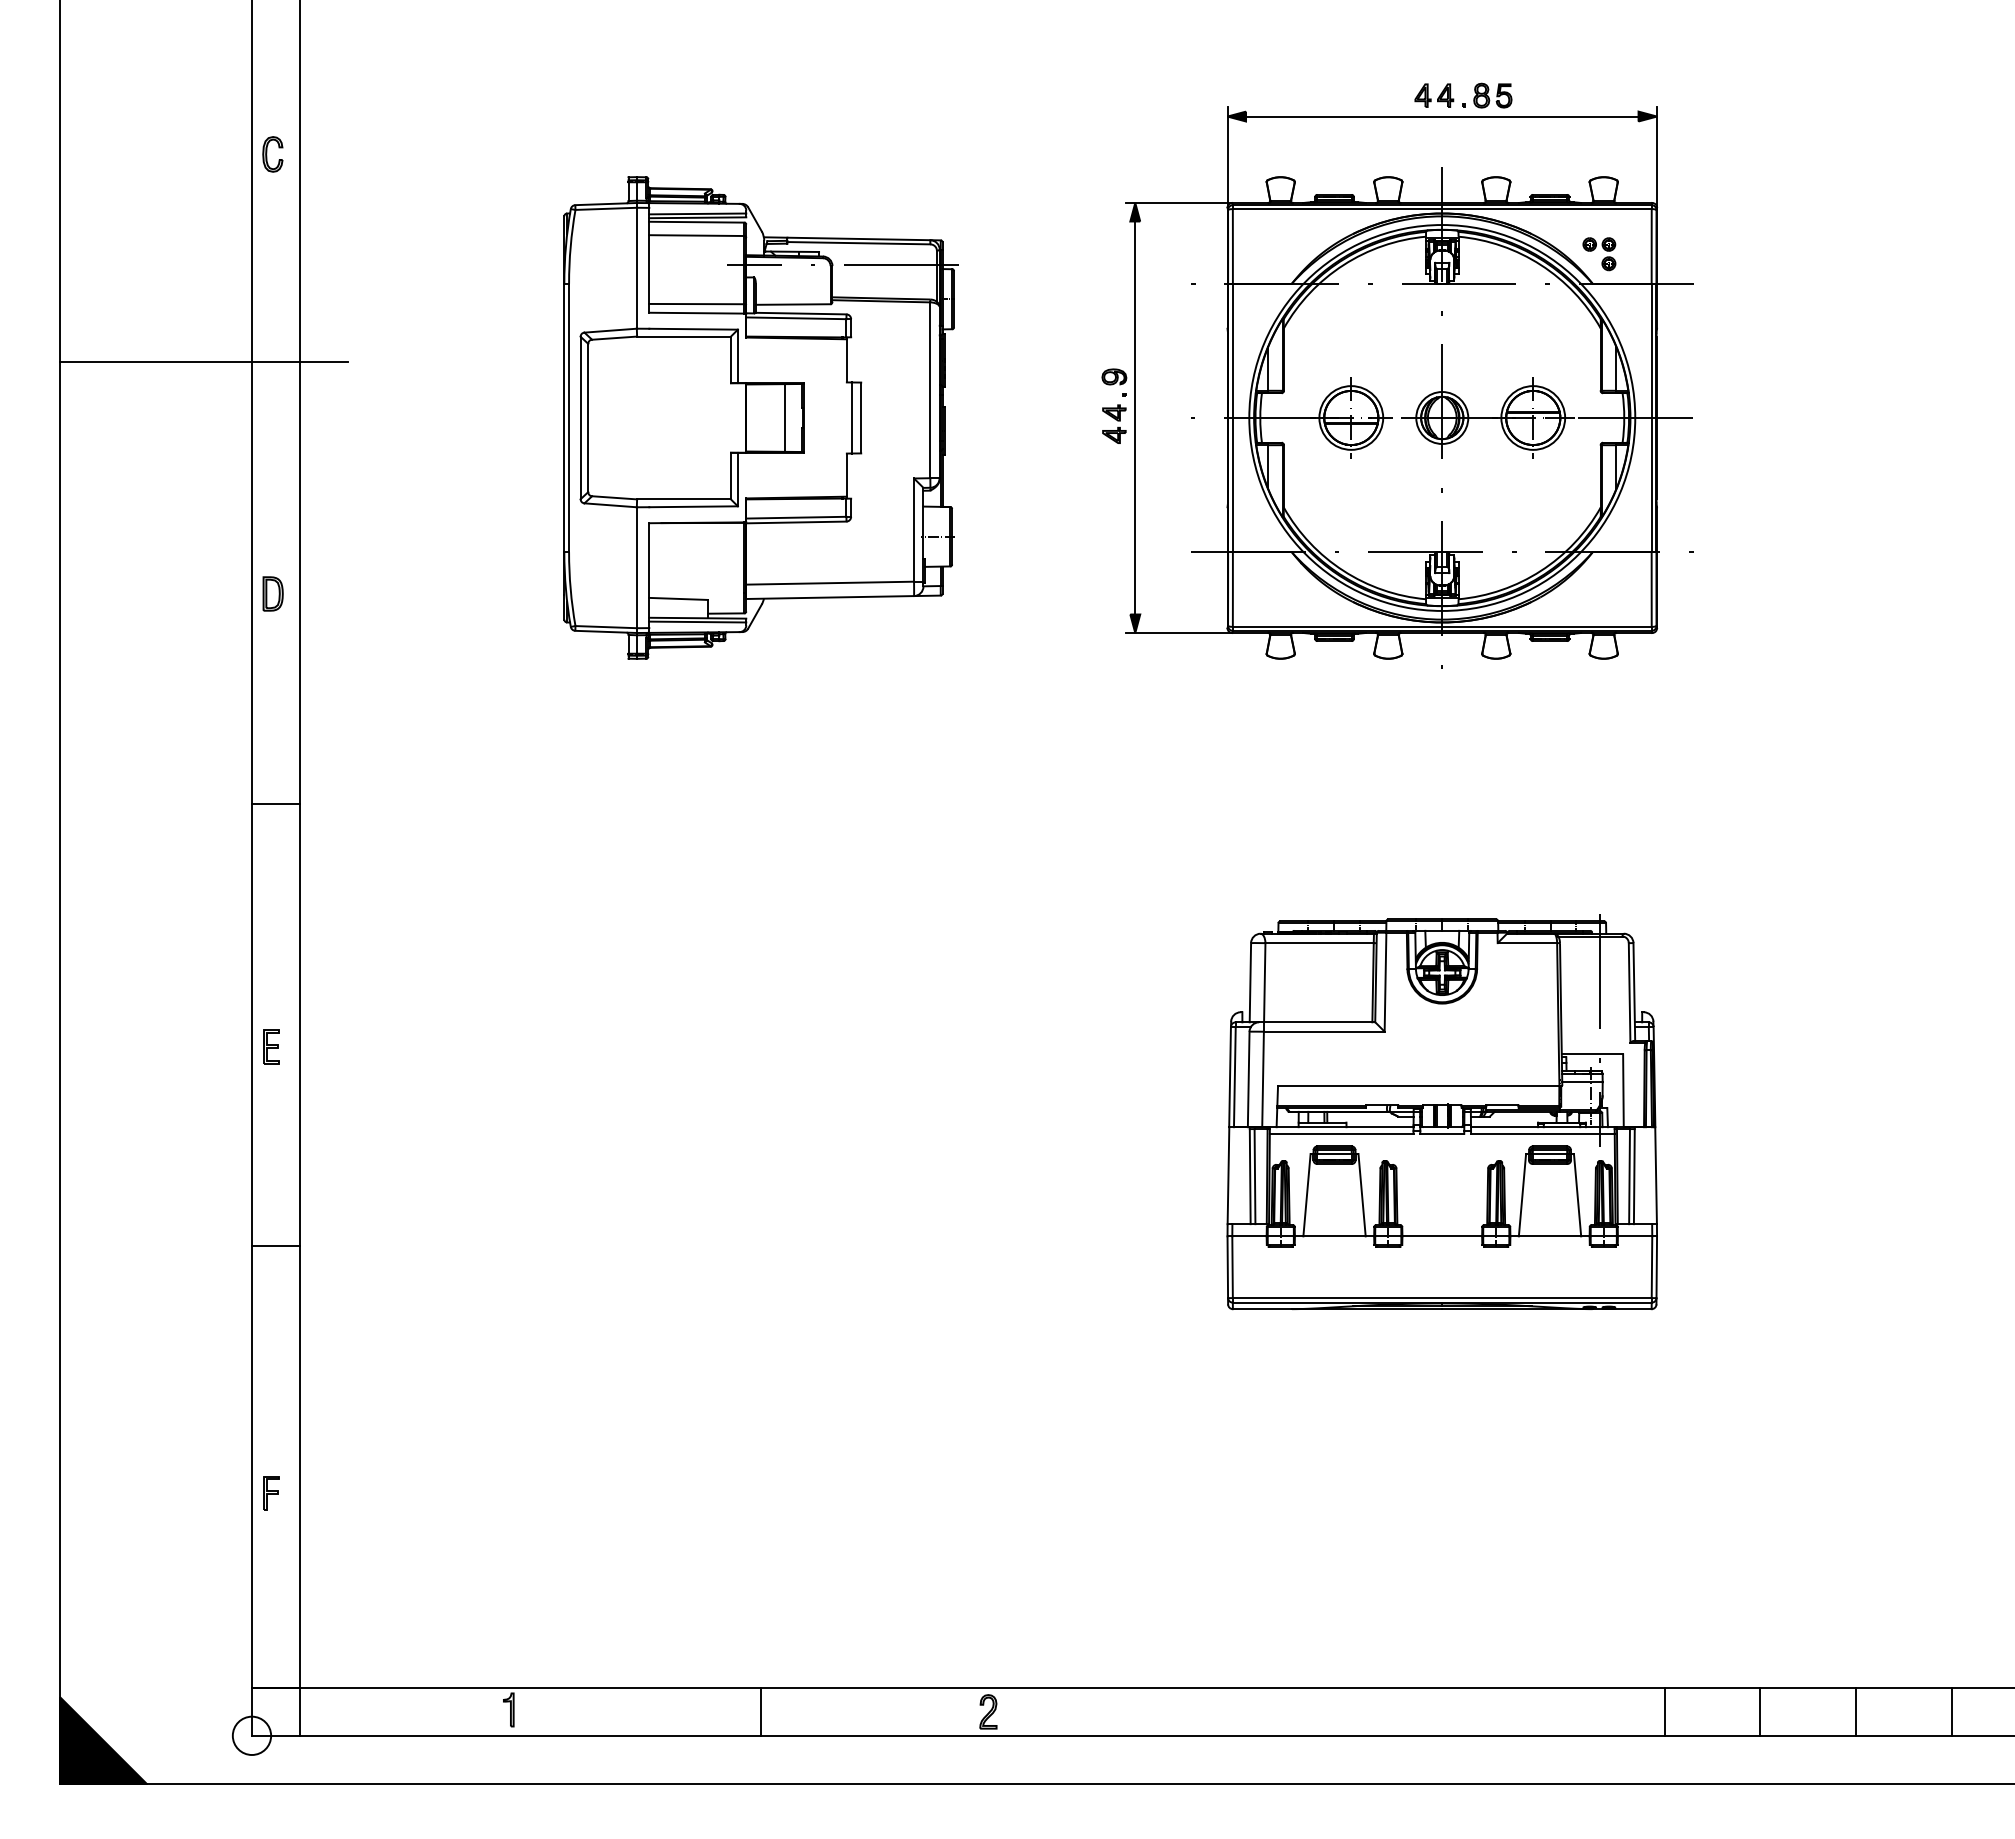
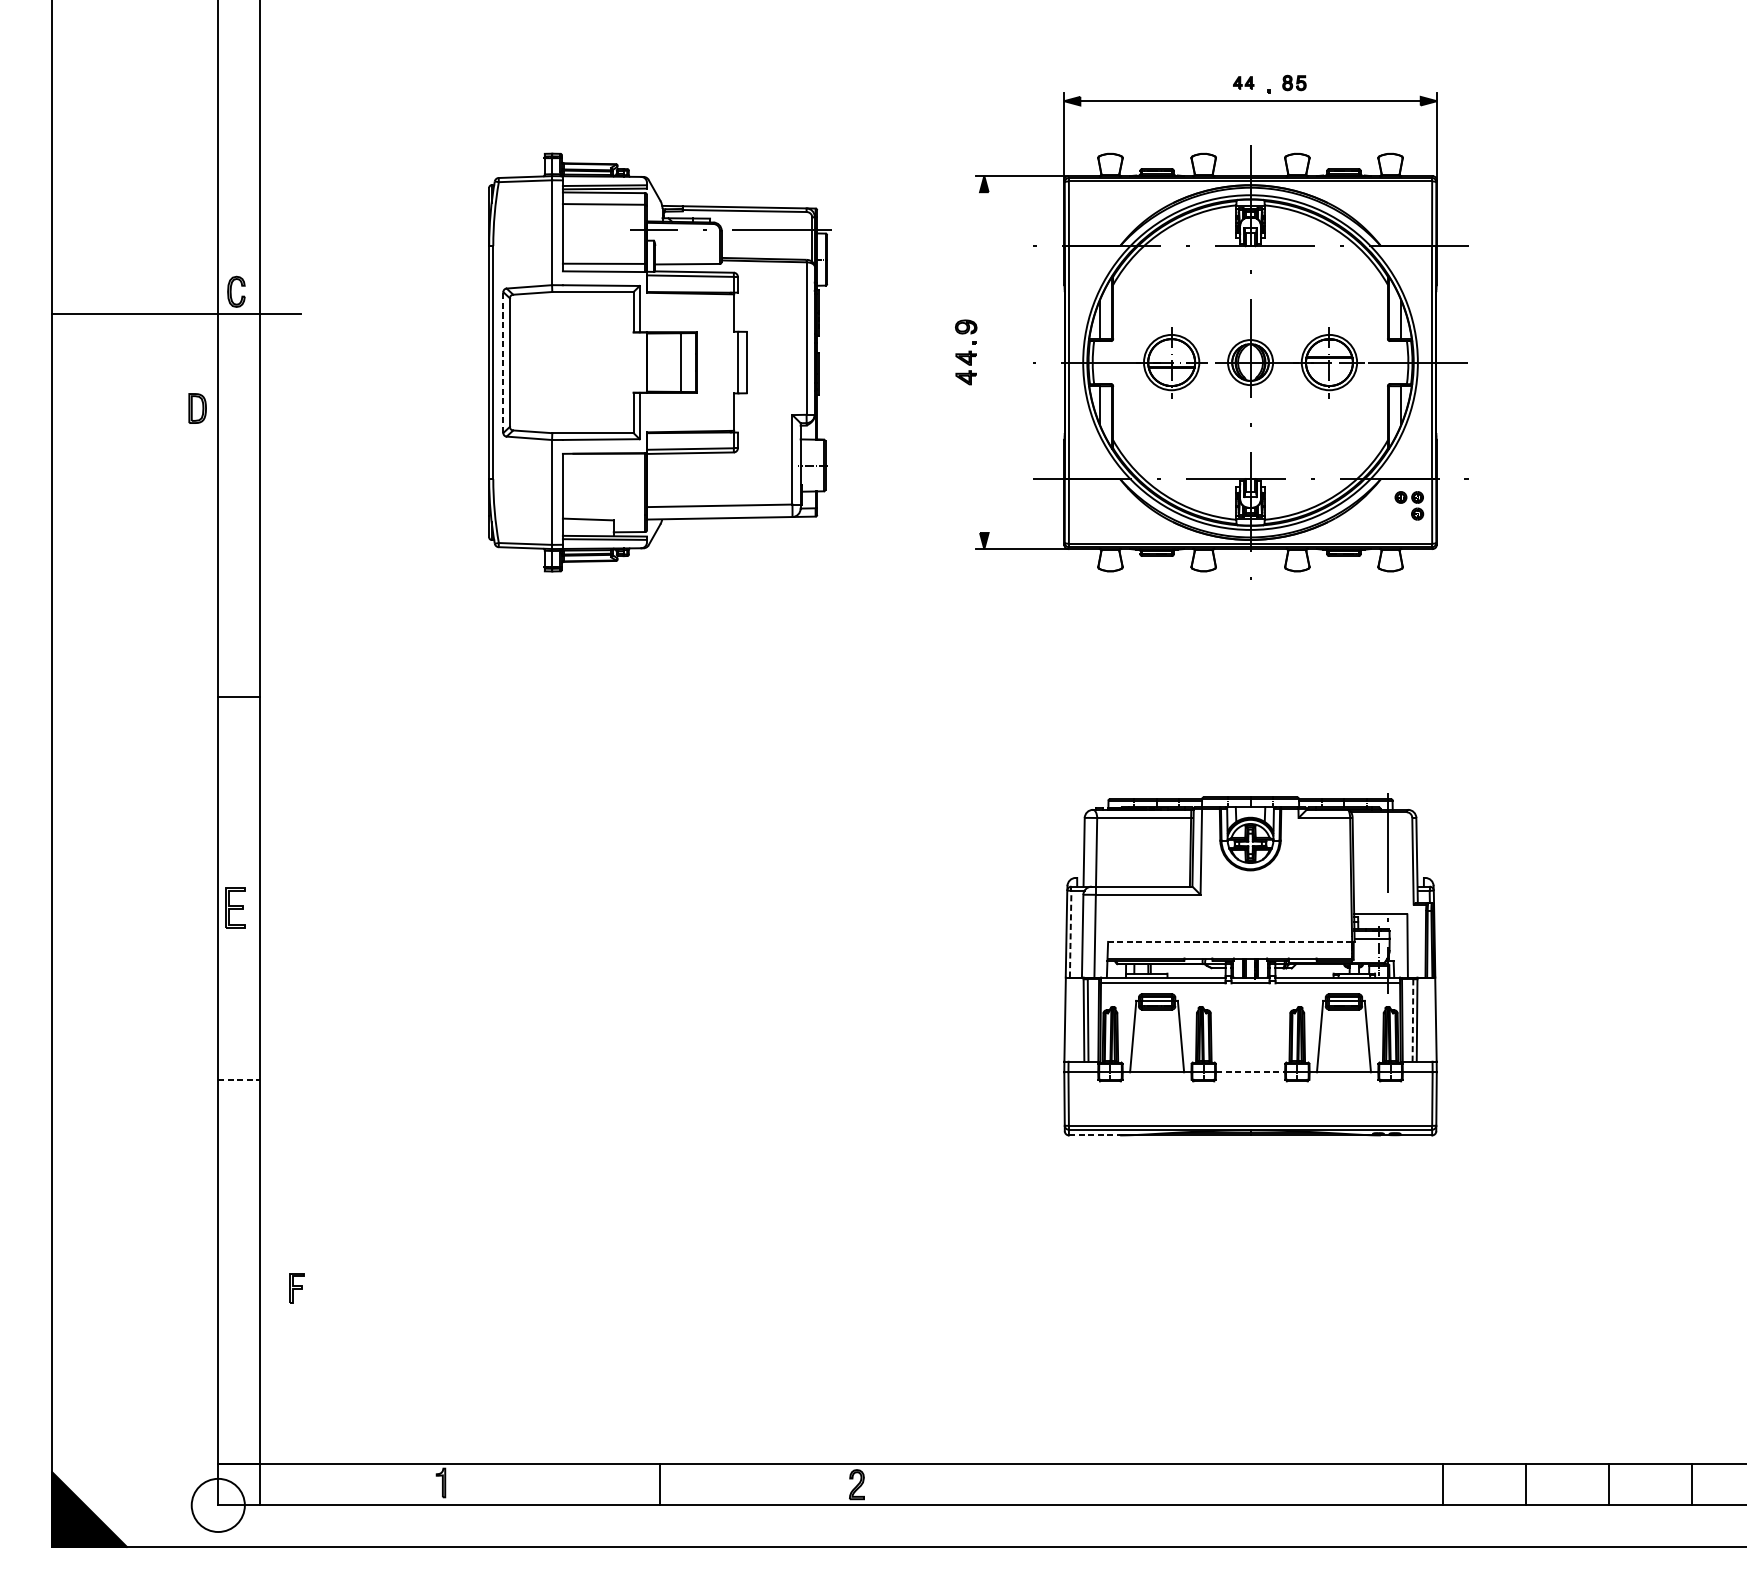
part: (1434, 95) -> (1243, 82), size x0.6
part: (1492, 95) -> (1294, 82), size x0.7
part: (272, 154) -> (236, 291), moved
part: (1599, 254) -> (1409, 506), moved
line: (580, 417) -> (503, 362), solid -> dashed
line: (1135, 417) -> (984, 362), removed
part: (272, 593) -> (197, 408), moved
part: (271, 1046) -> (235, 907), size x1.4
line: (1234, 1076) -> (1070, 933), solid -> dashed
line: (1418, 1086) -> (1229, 942), solid -> dashed
line: (1629, 1176) -> (1412, 1020), solid -> dashed
line: (1442, 1236) -> (1250, 1072), solid -> dashed
line: (275, 1245) -> (238, 1080), solid -> dashed
line: (1262, 1309) -> (1094, 1135), solid -> dashed
part: (271, 1493) -> (296, 1288), moved
circle: (251, 1735) -> (217, 1505), size x1.6

